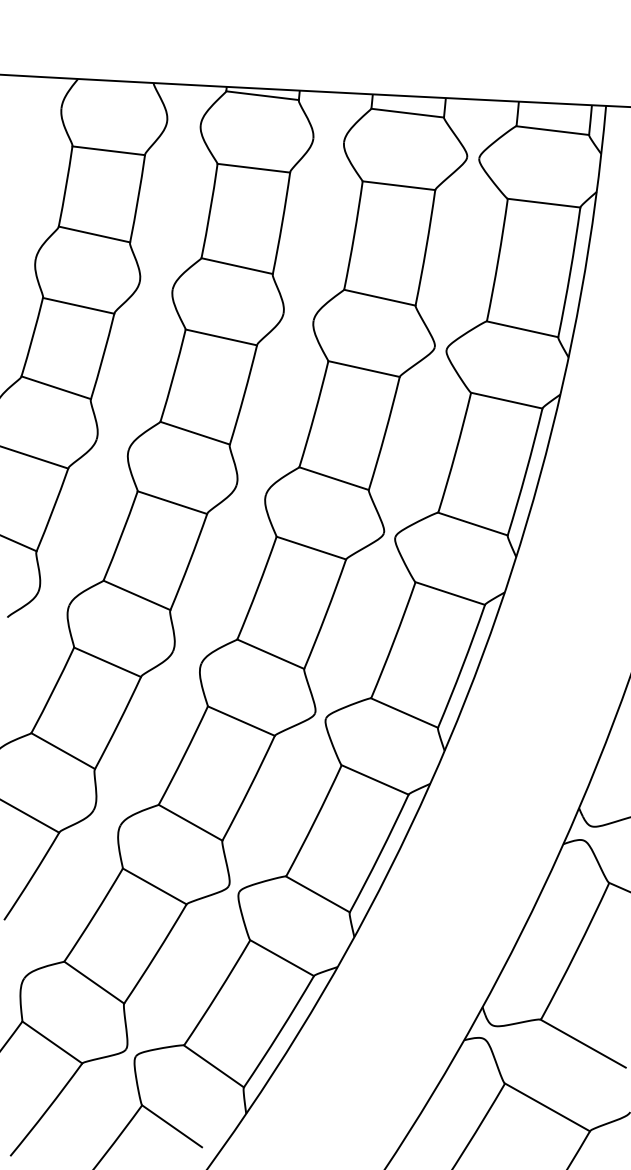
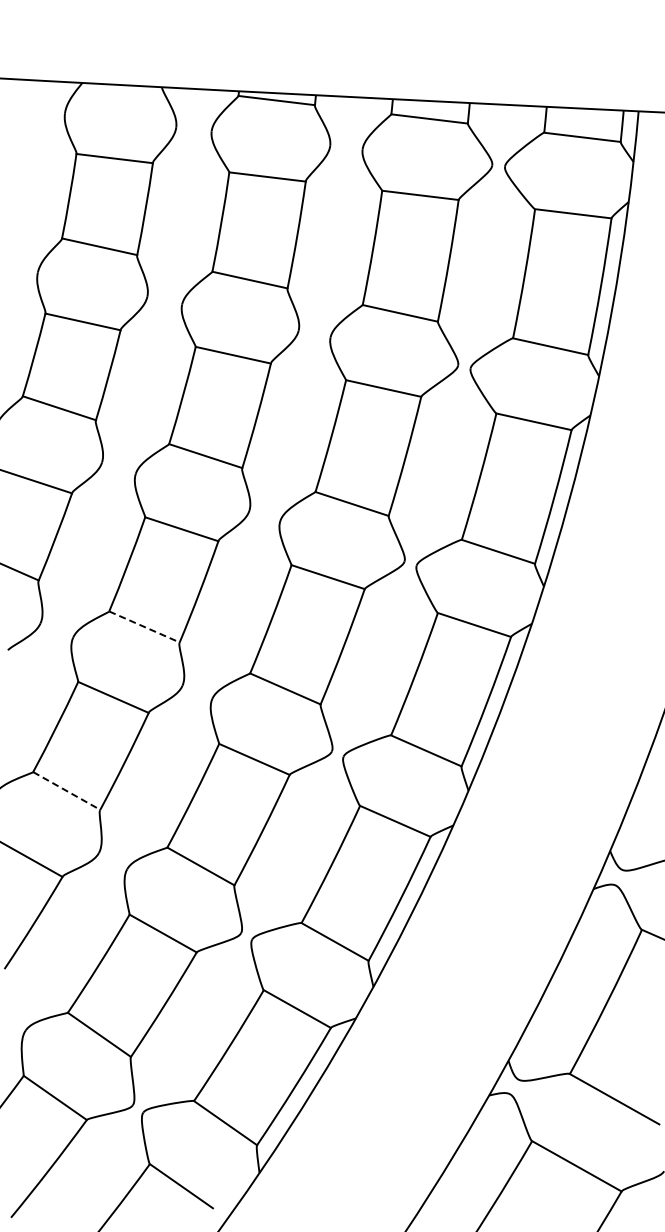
line: (137, 595) -> (144, 627), solid -> dashed
line: (63, 751) -> (67, 791), solid -> dashed

